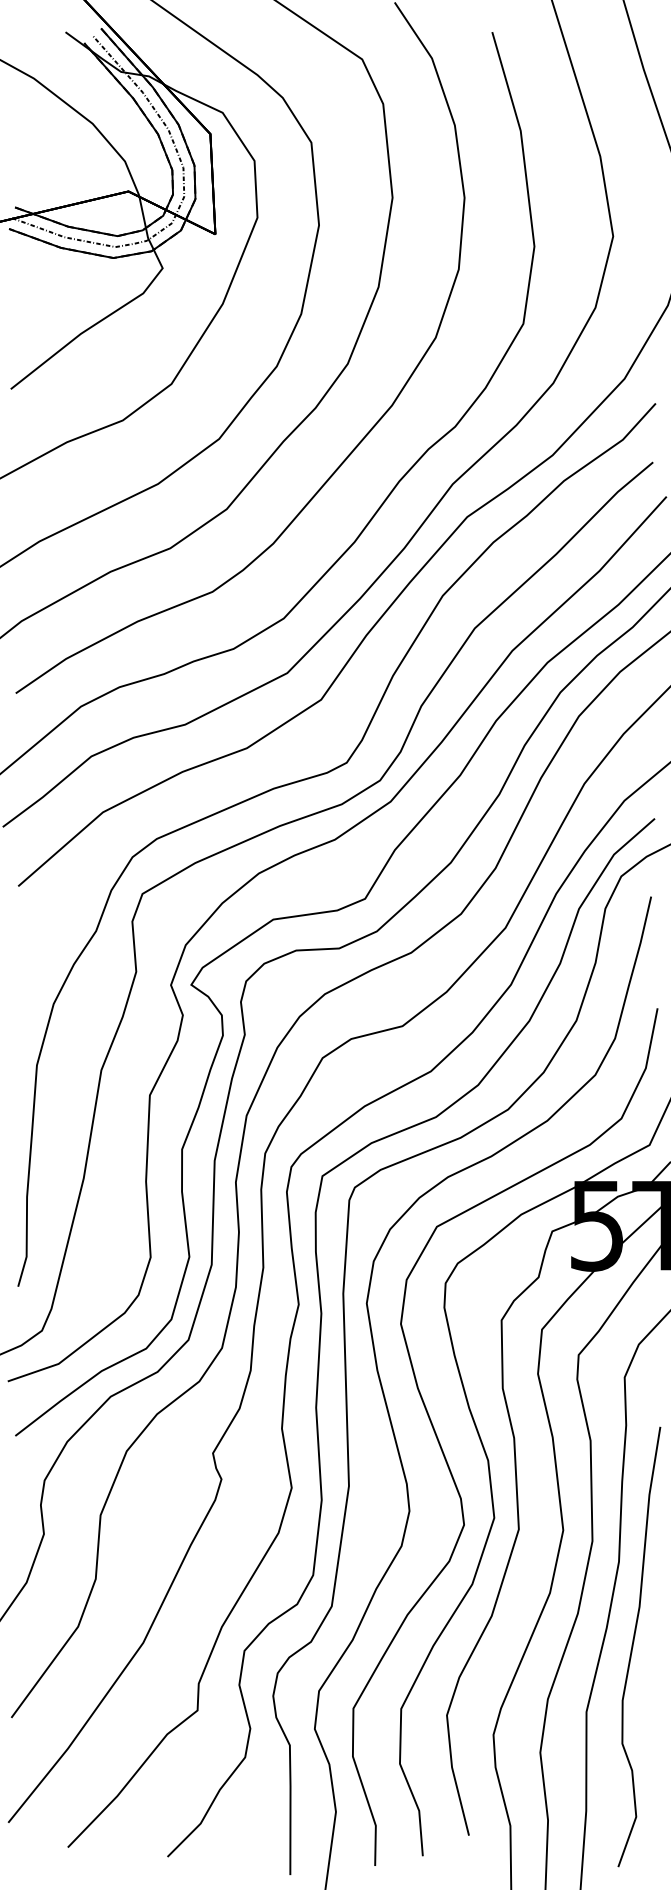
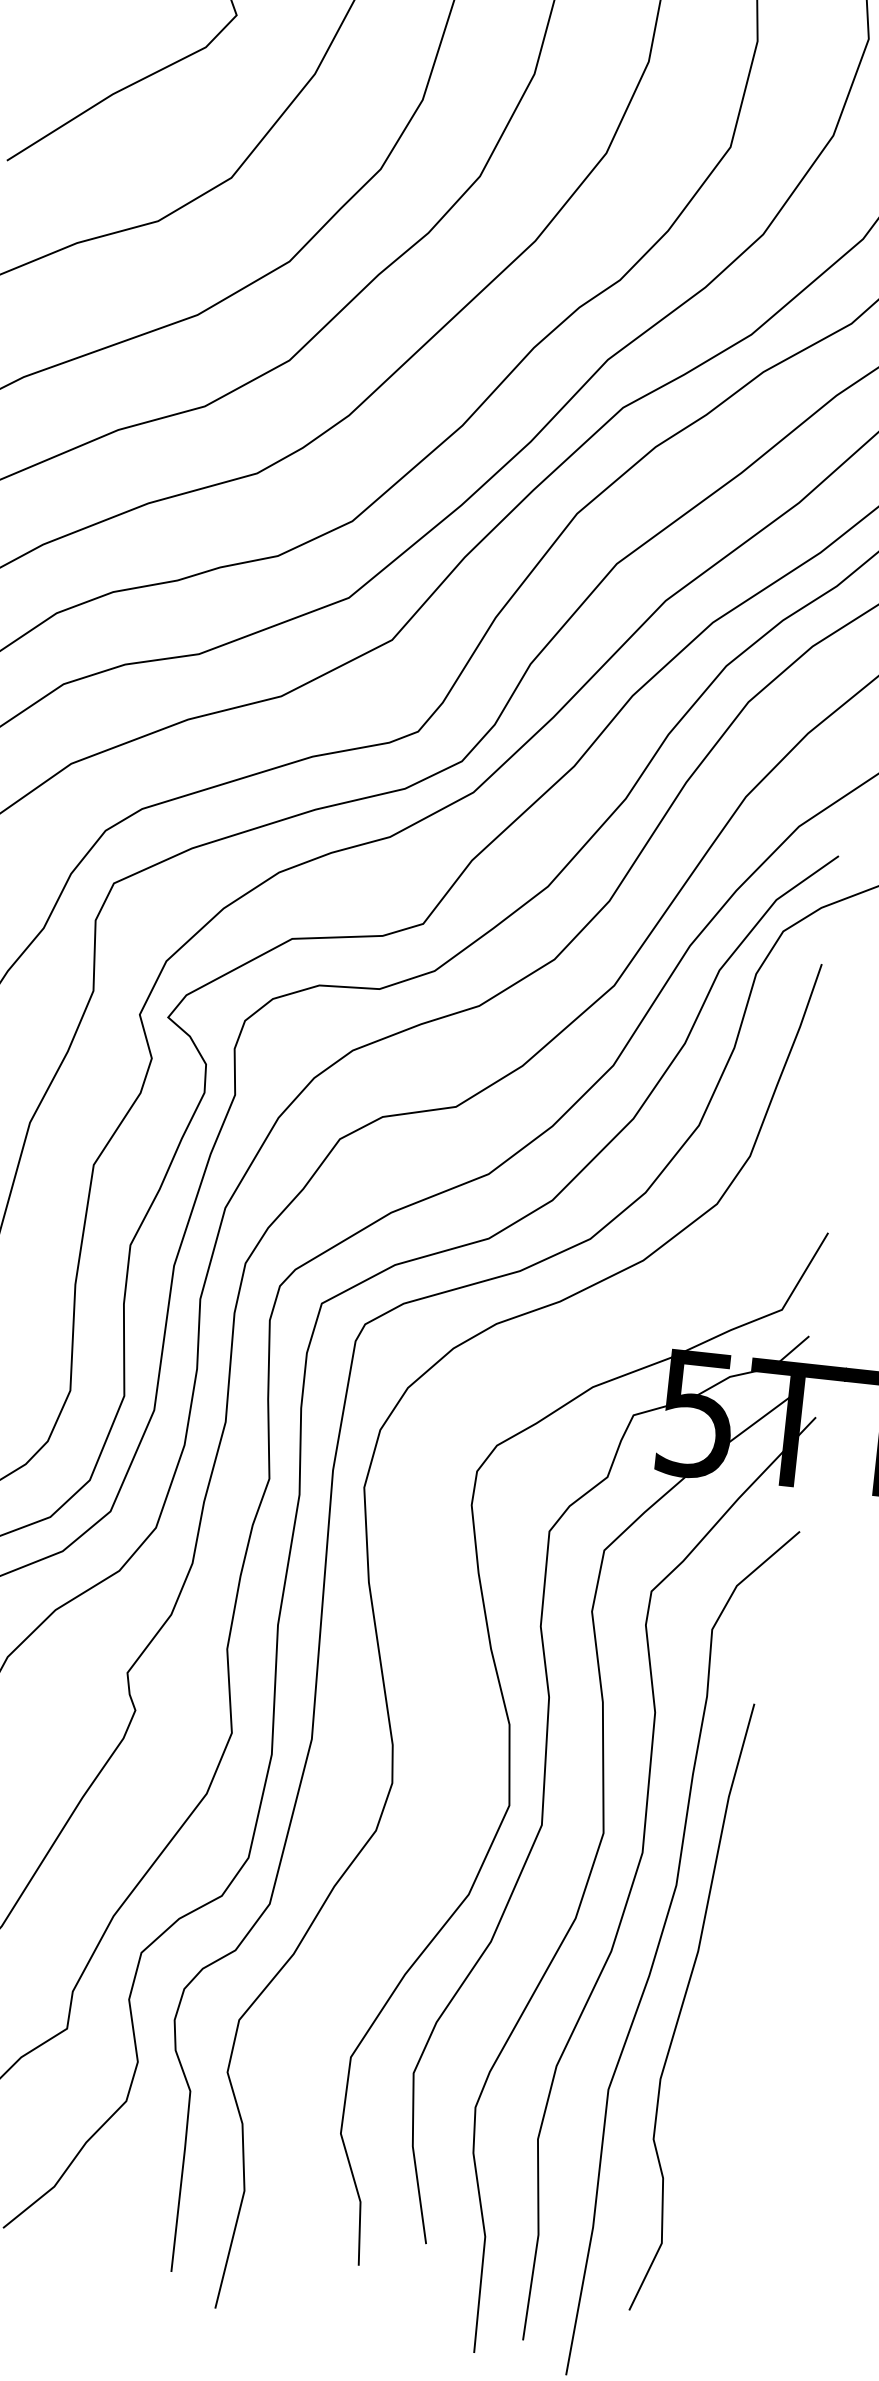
curve: (445, 1455) -> (450, 1711), removed

